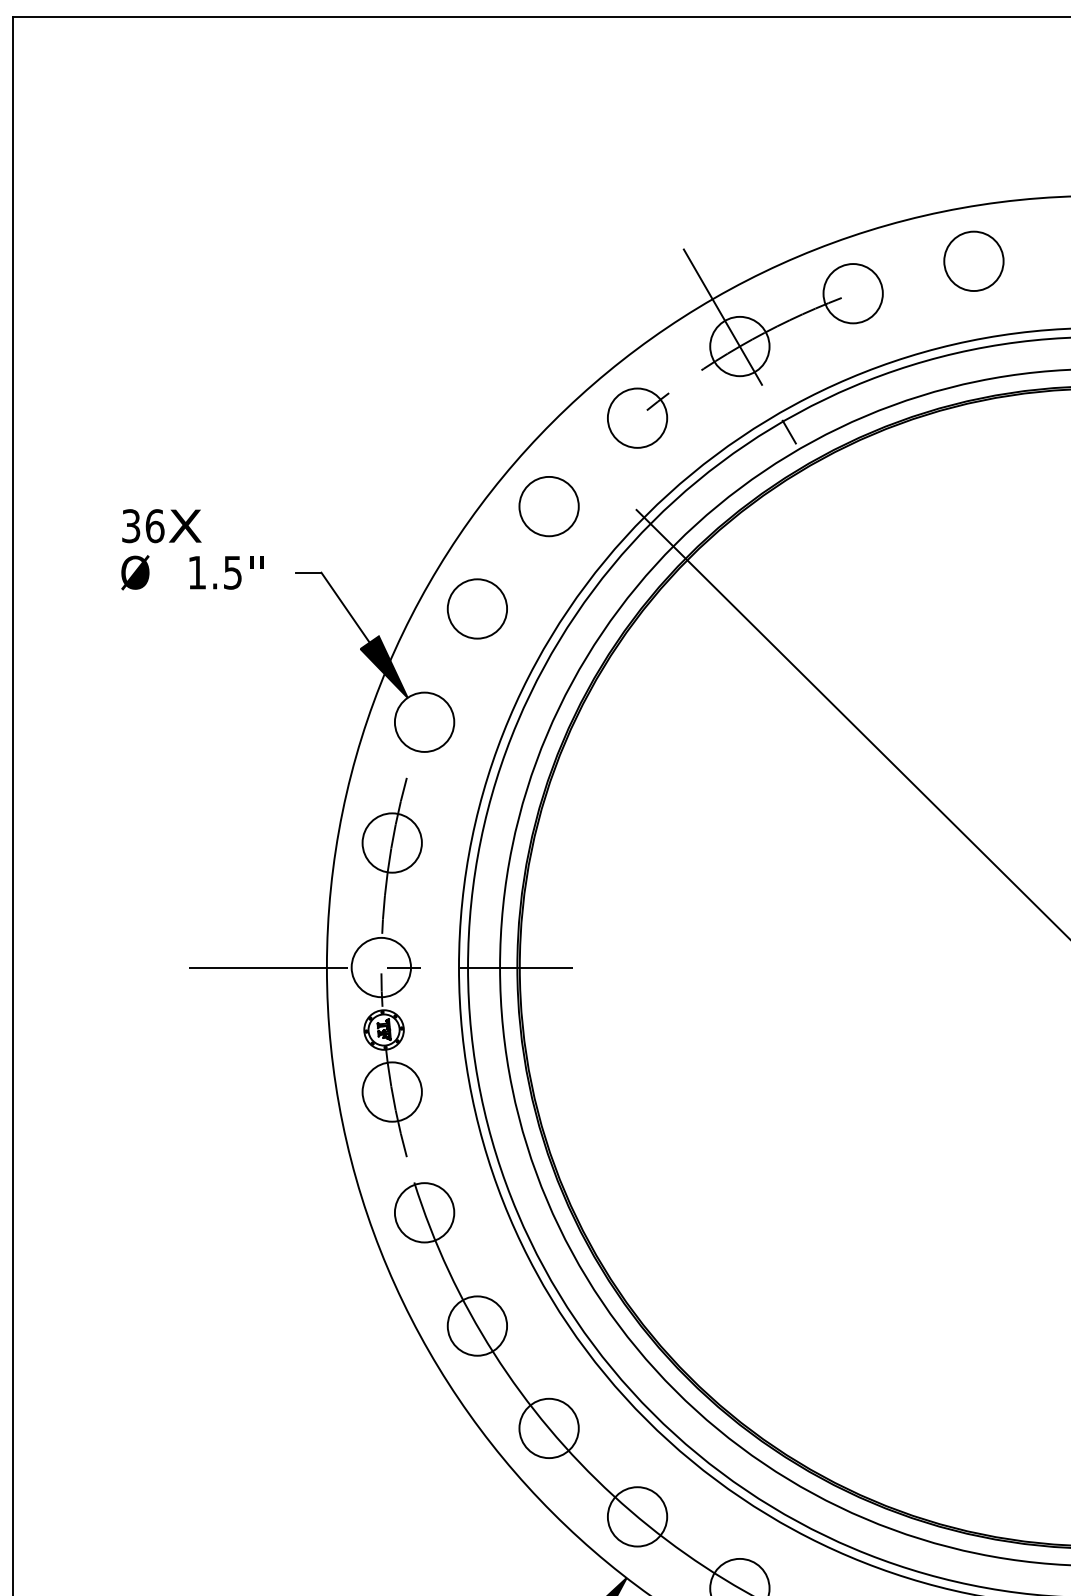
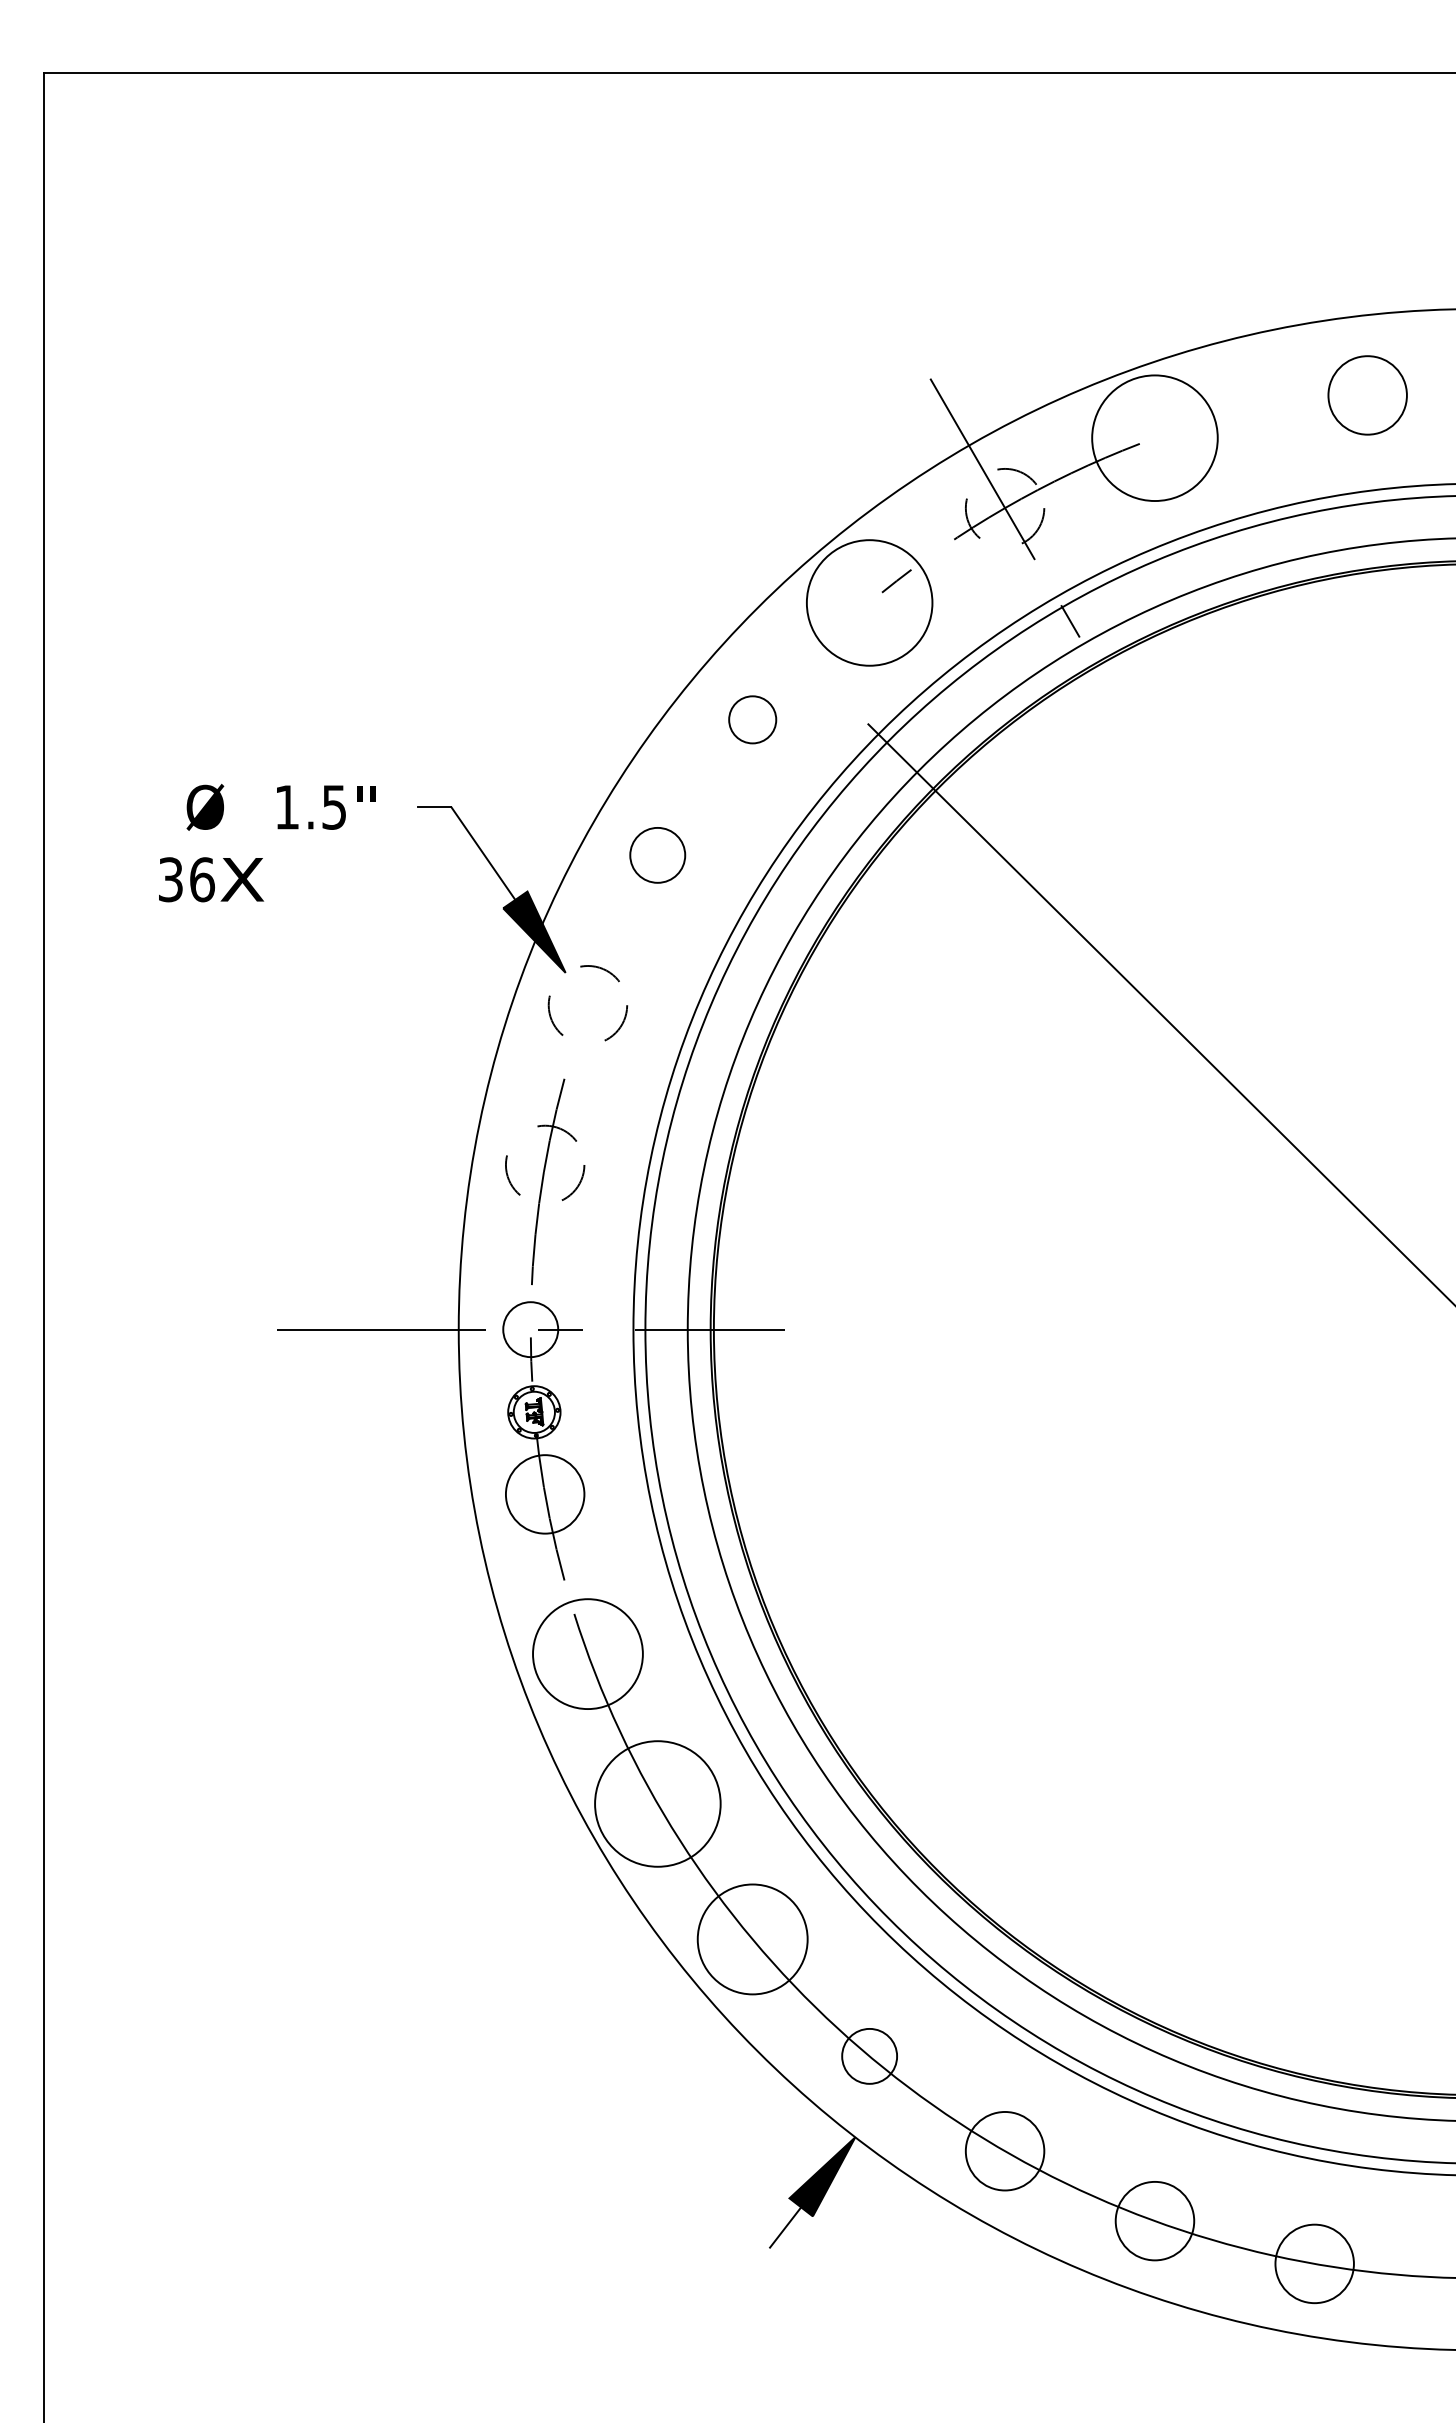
circle: (973, 261) -> (1367, 395), moved
circle: (852, 293) -> (1154, 437), size x1.6
circle: (739, 346) -> (1004, 507), solid -> dashed
circle: (637, 417) -> (869, 602), size x1.6
circle: (548, 506) -> (752, 719), size x0.6
text: (161, 525) -> (211, 879), moved
circle: (477, 609) -> (657, 855), size x0.7
circle: (424, 721) -> (587, 1004), solid -> dashed
circle: (391, 842) -> (544, 1164), solid -> dashed
circle: (381, 967) -> (530, 1329), size x0.7
circle: (424, 1212) -> (587, 1653), size x1.4
circle: (477, 1325) -> (657, 1803), size x1.6
circle: (548, 1428) -> (752, 1939), size x1.4
circle: (637, 1516) -> (869, 2056), size x0.7

